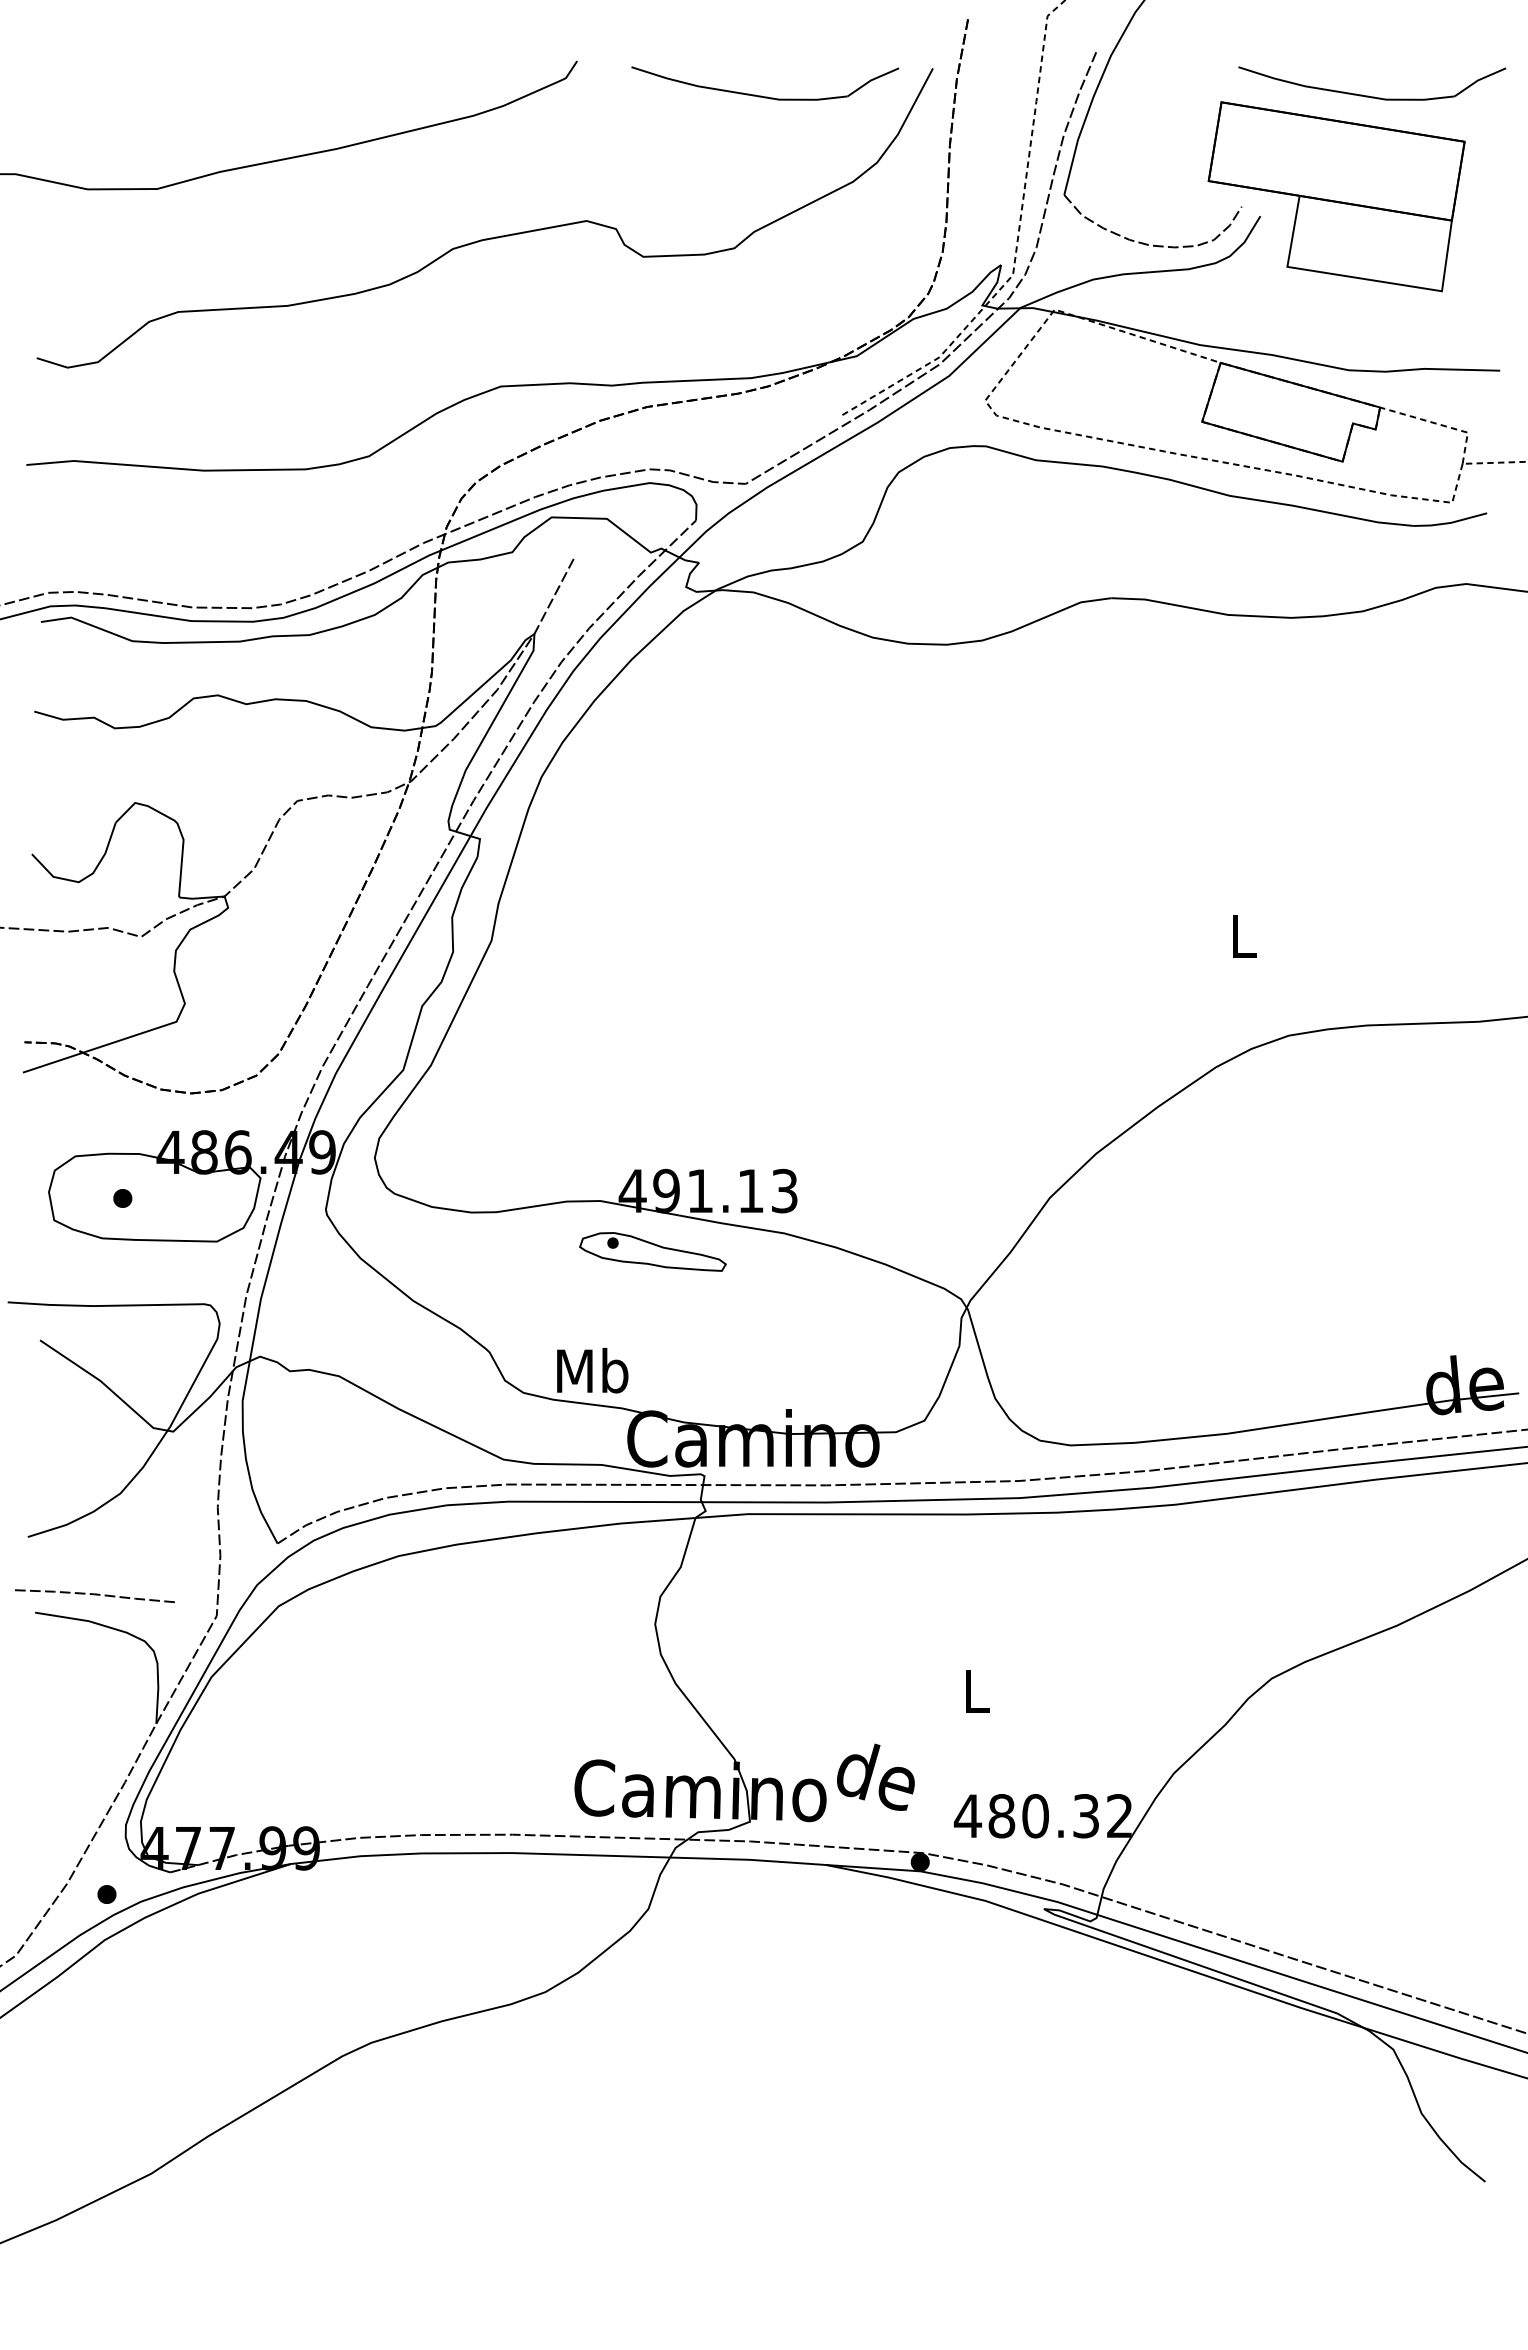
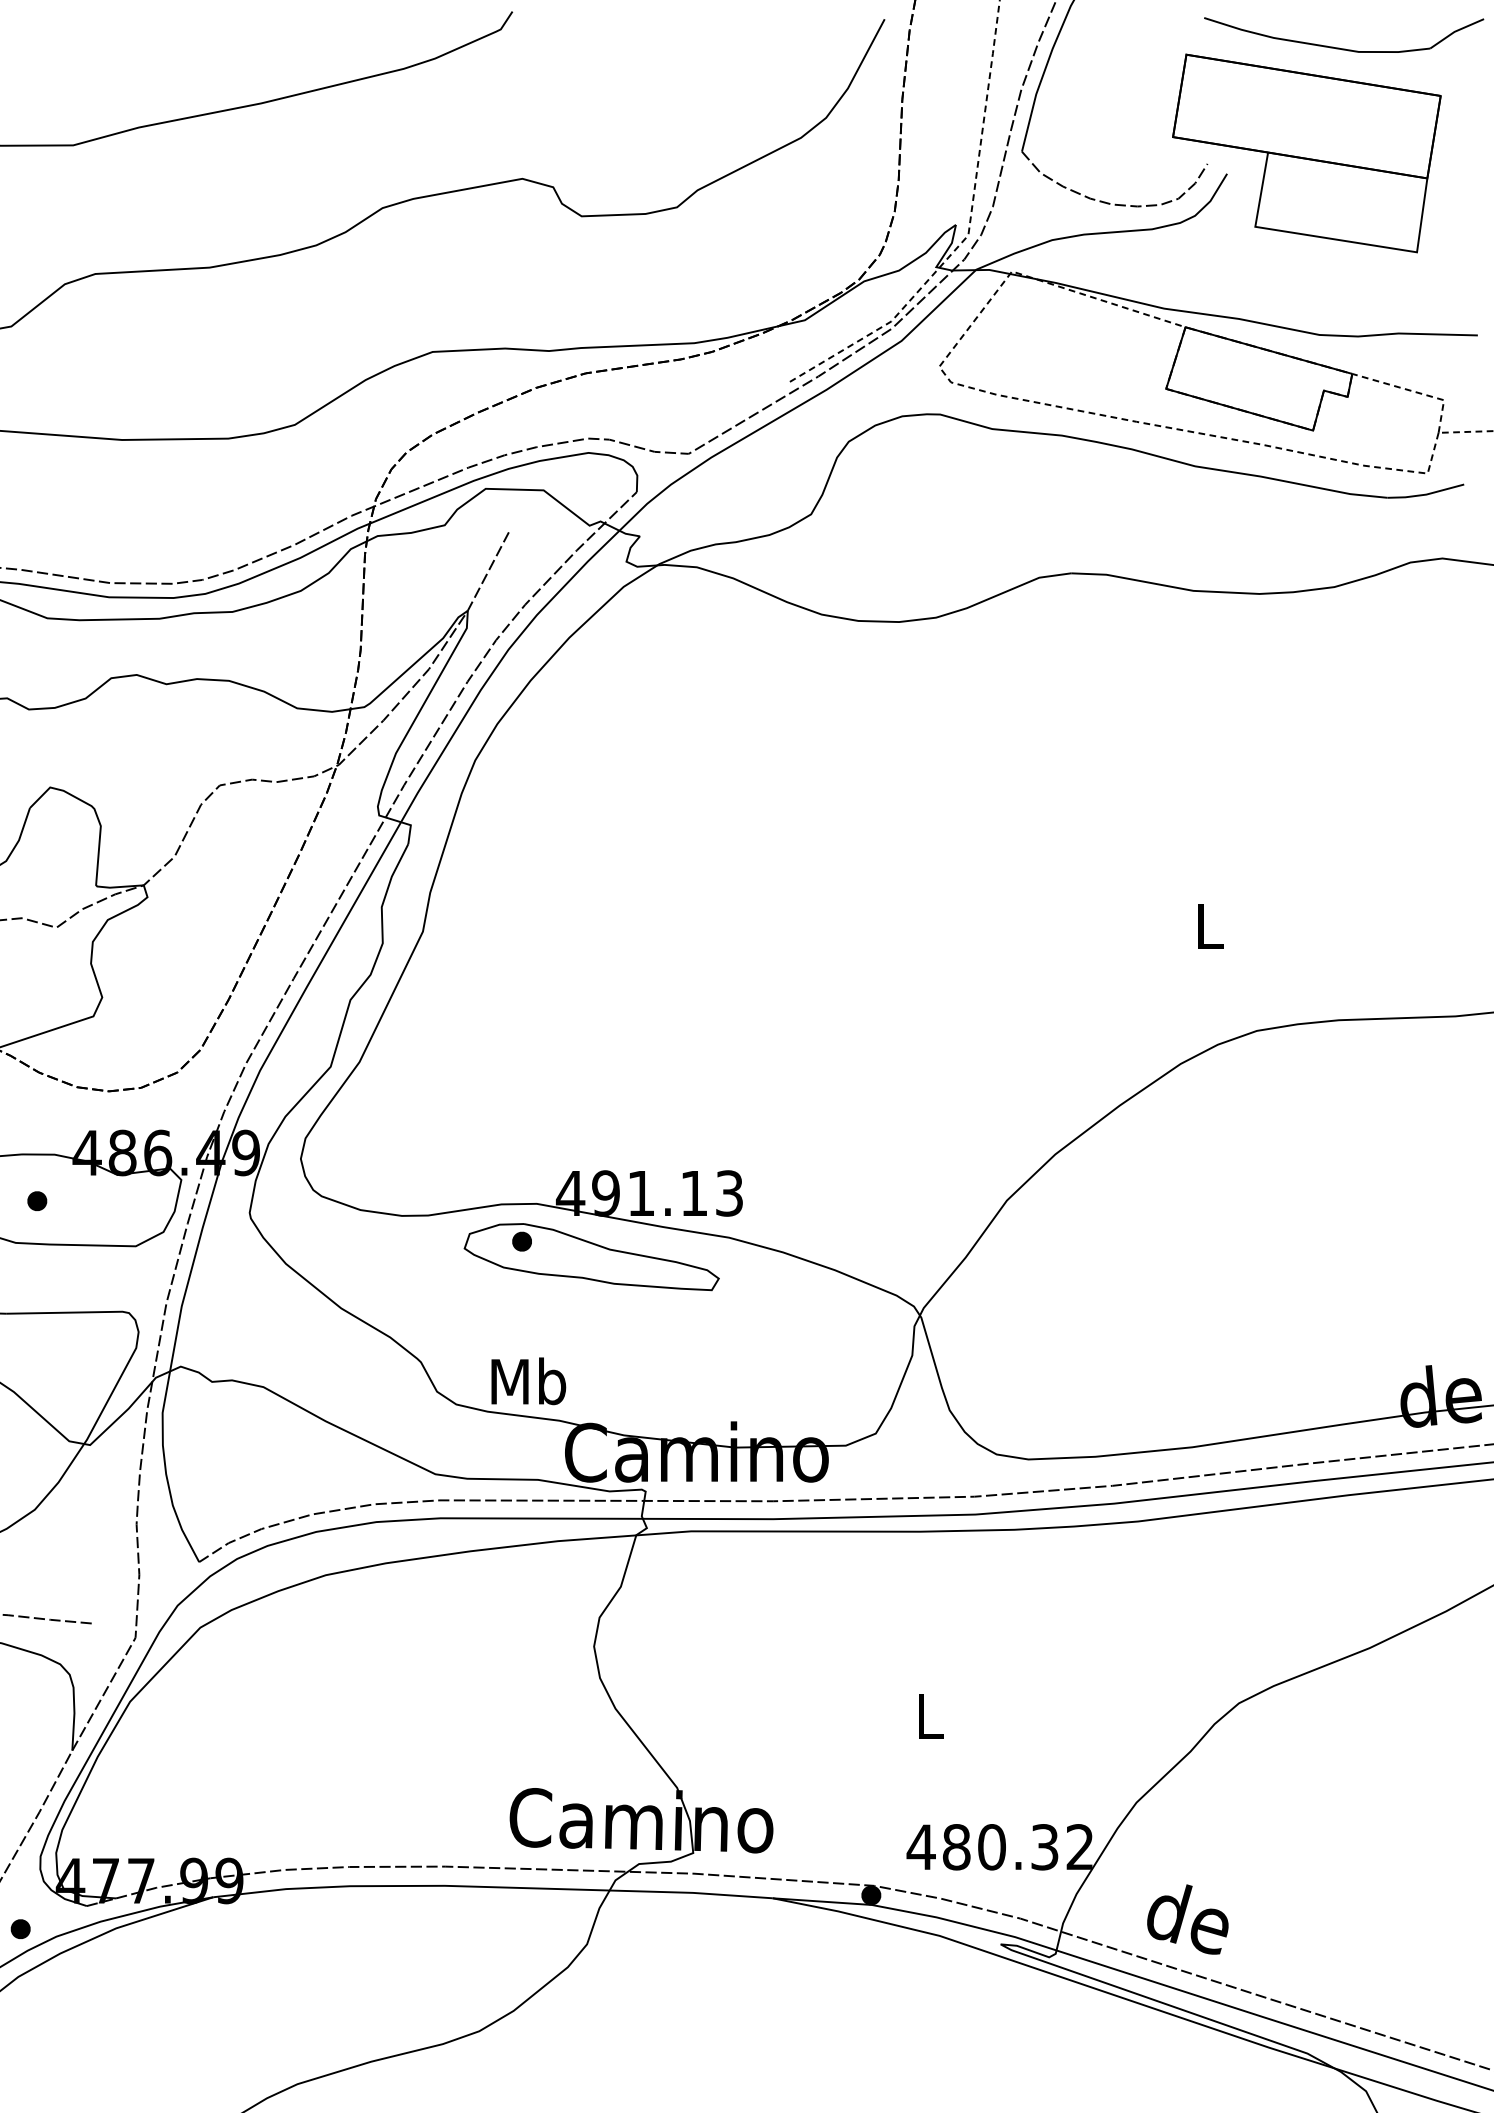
part: (761, 95) -> (705, 47), removed
part: (652, 1251) -> (591, 1256), size x1.67
text: (875, 1776) -> (1187, 1918), moved

